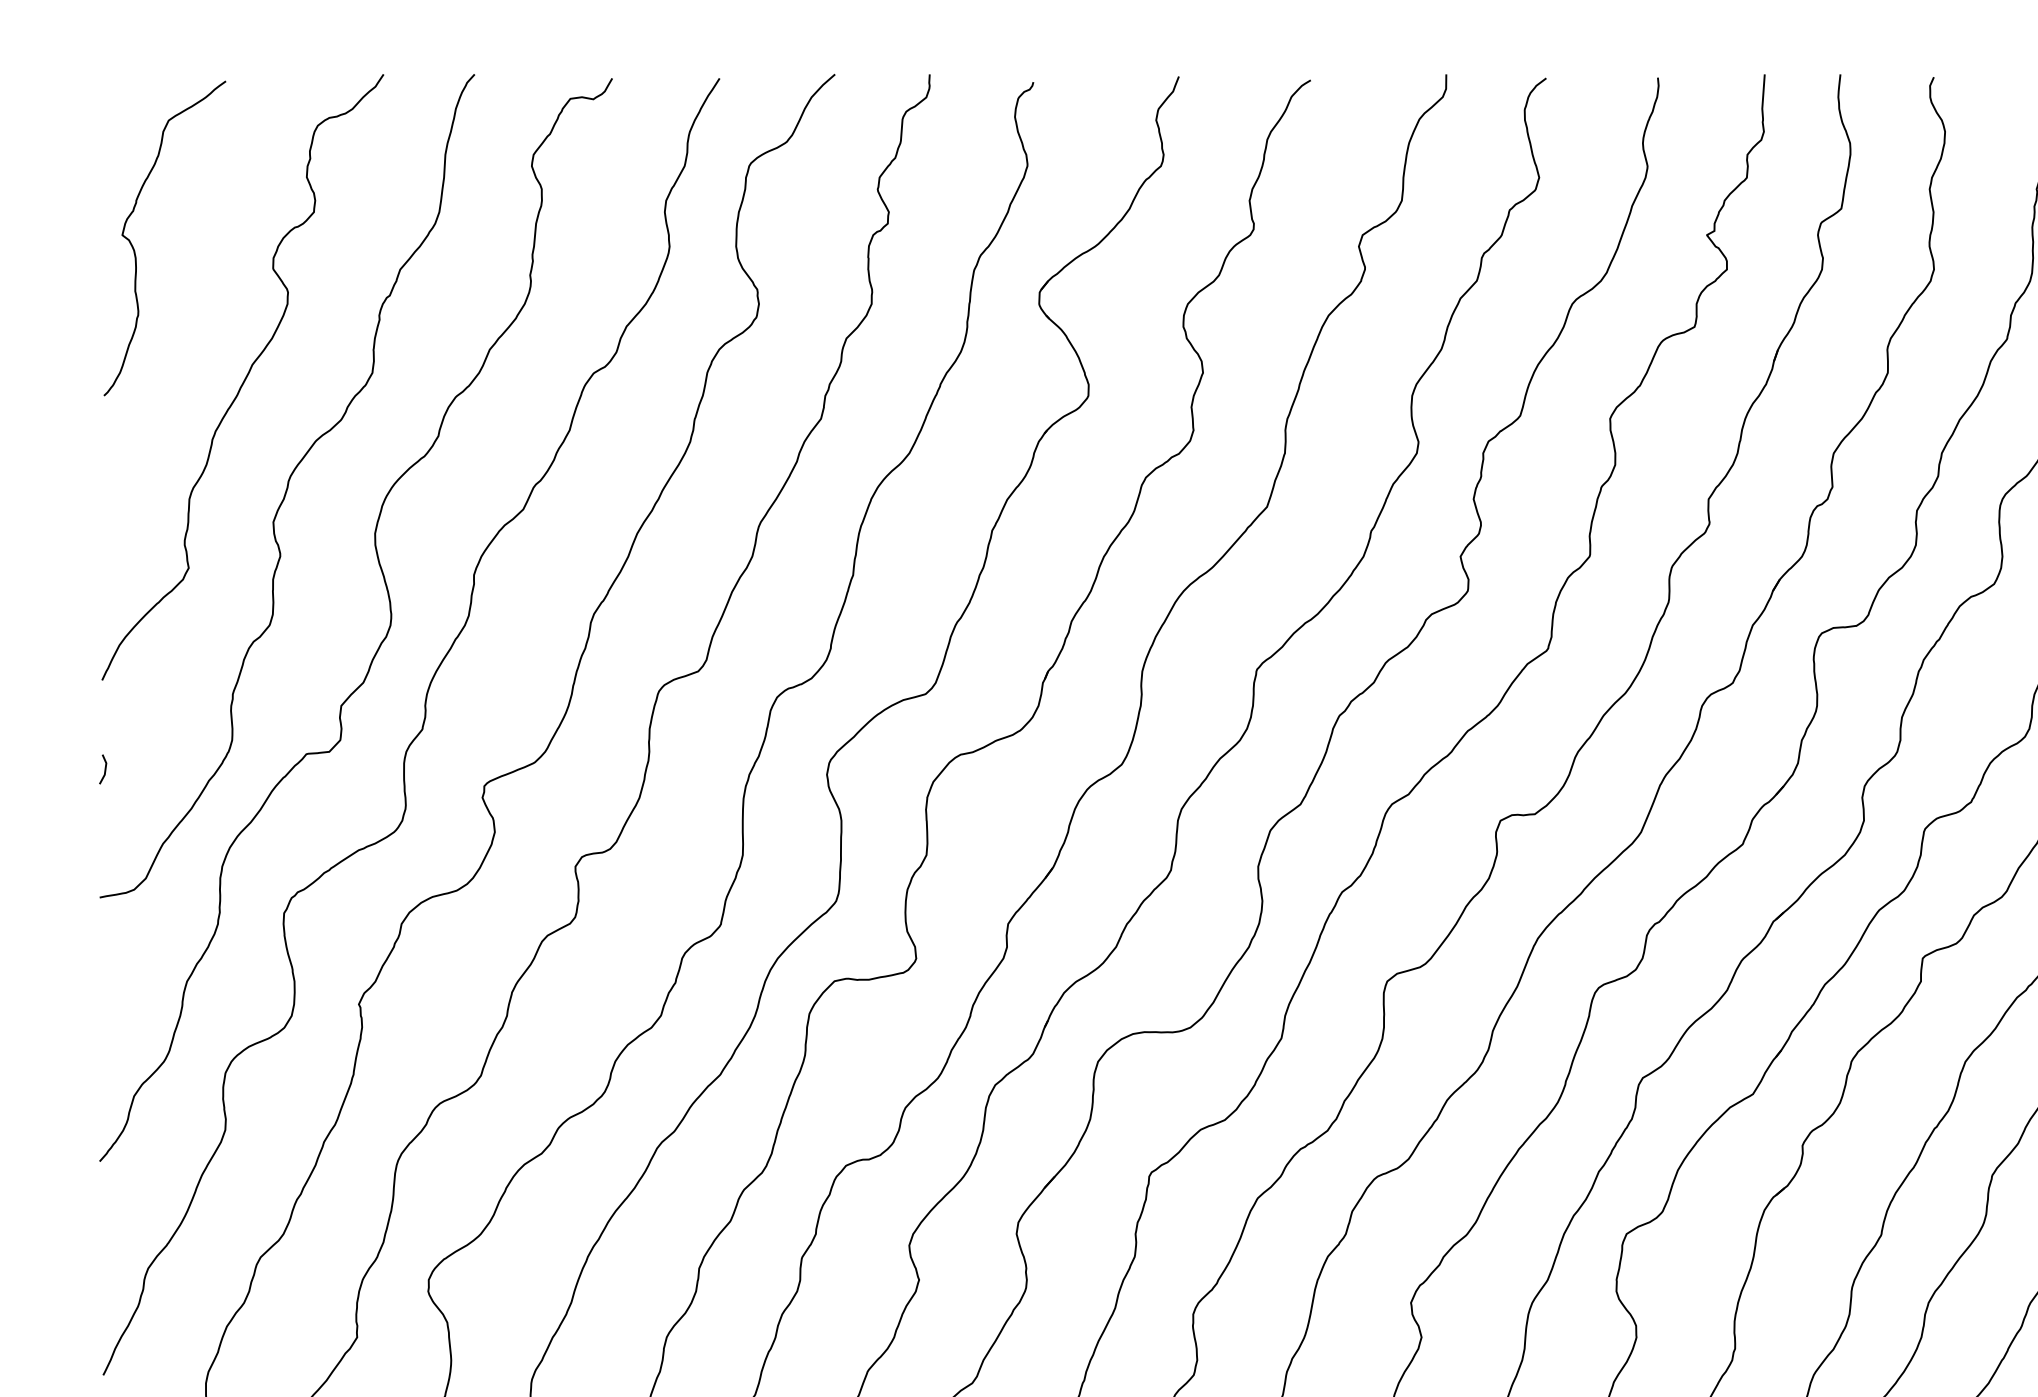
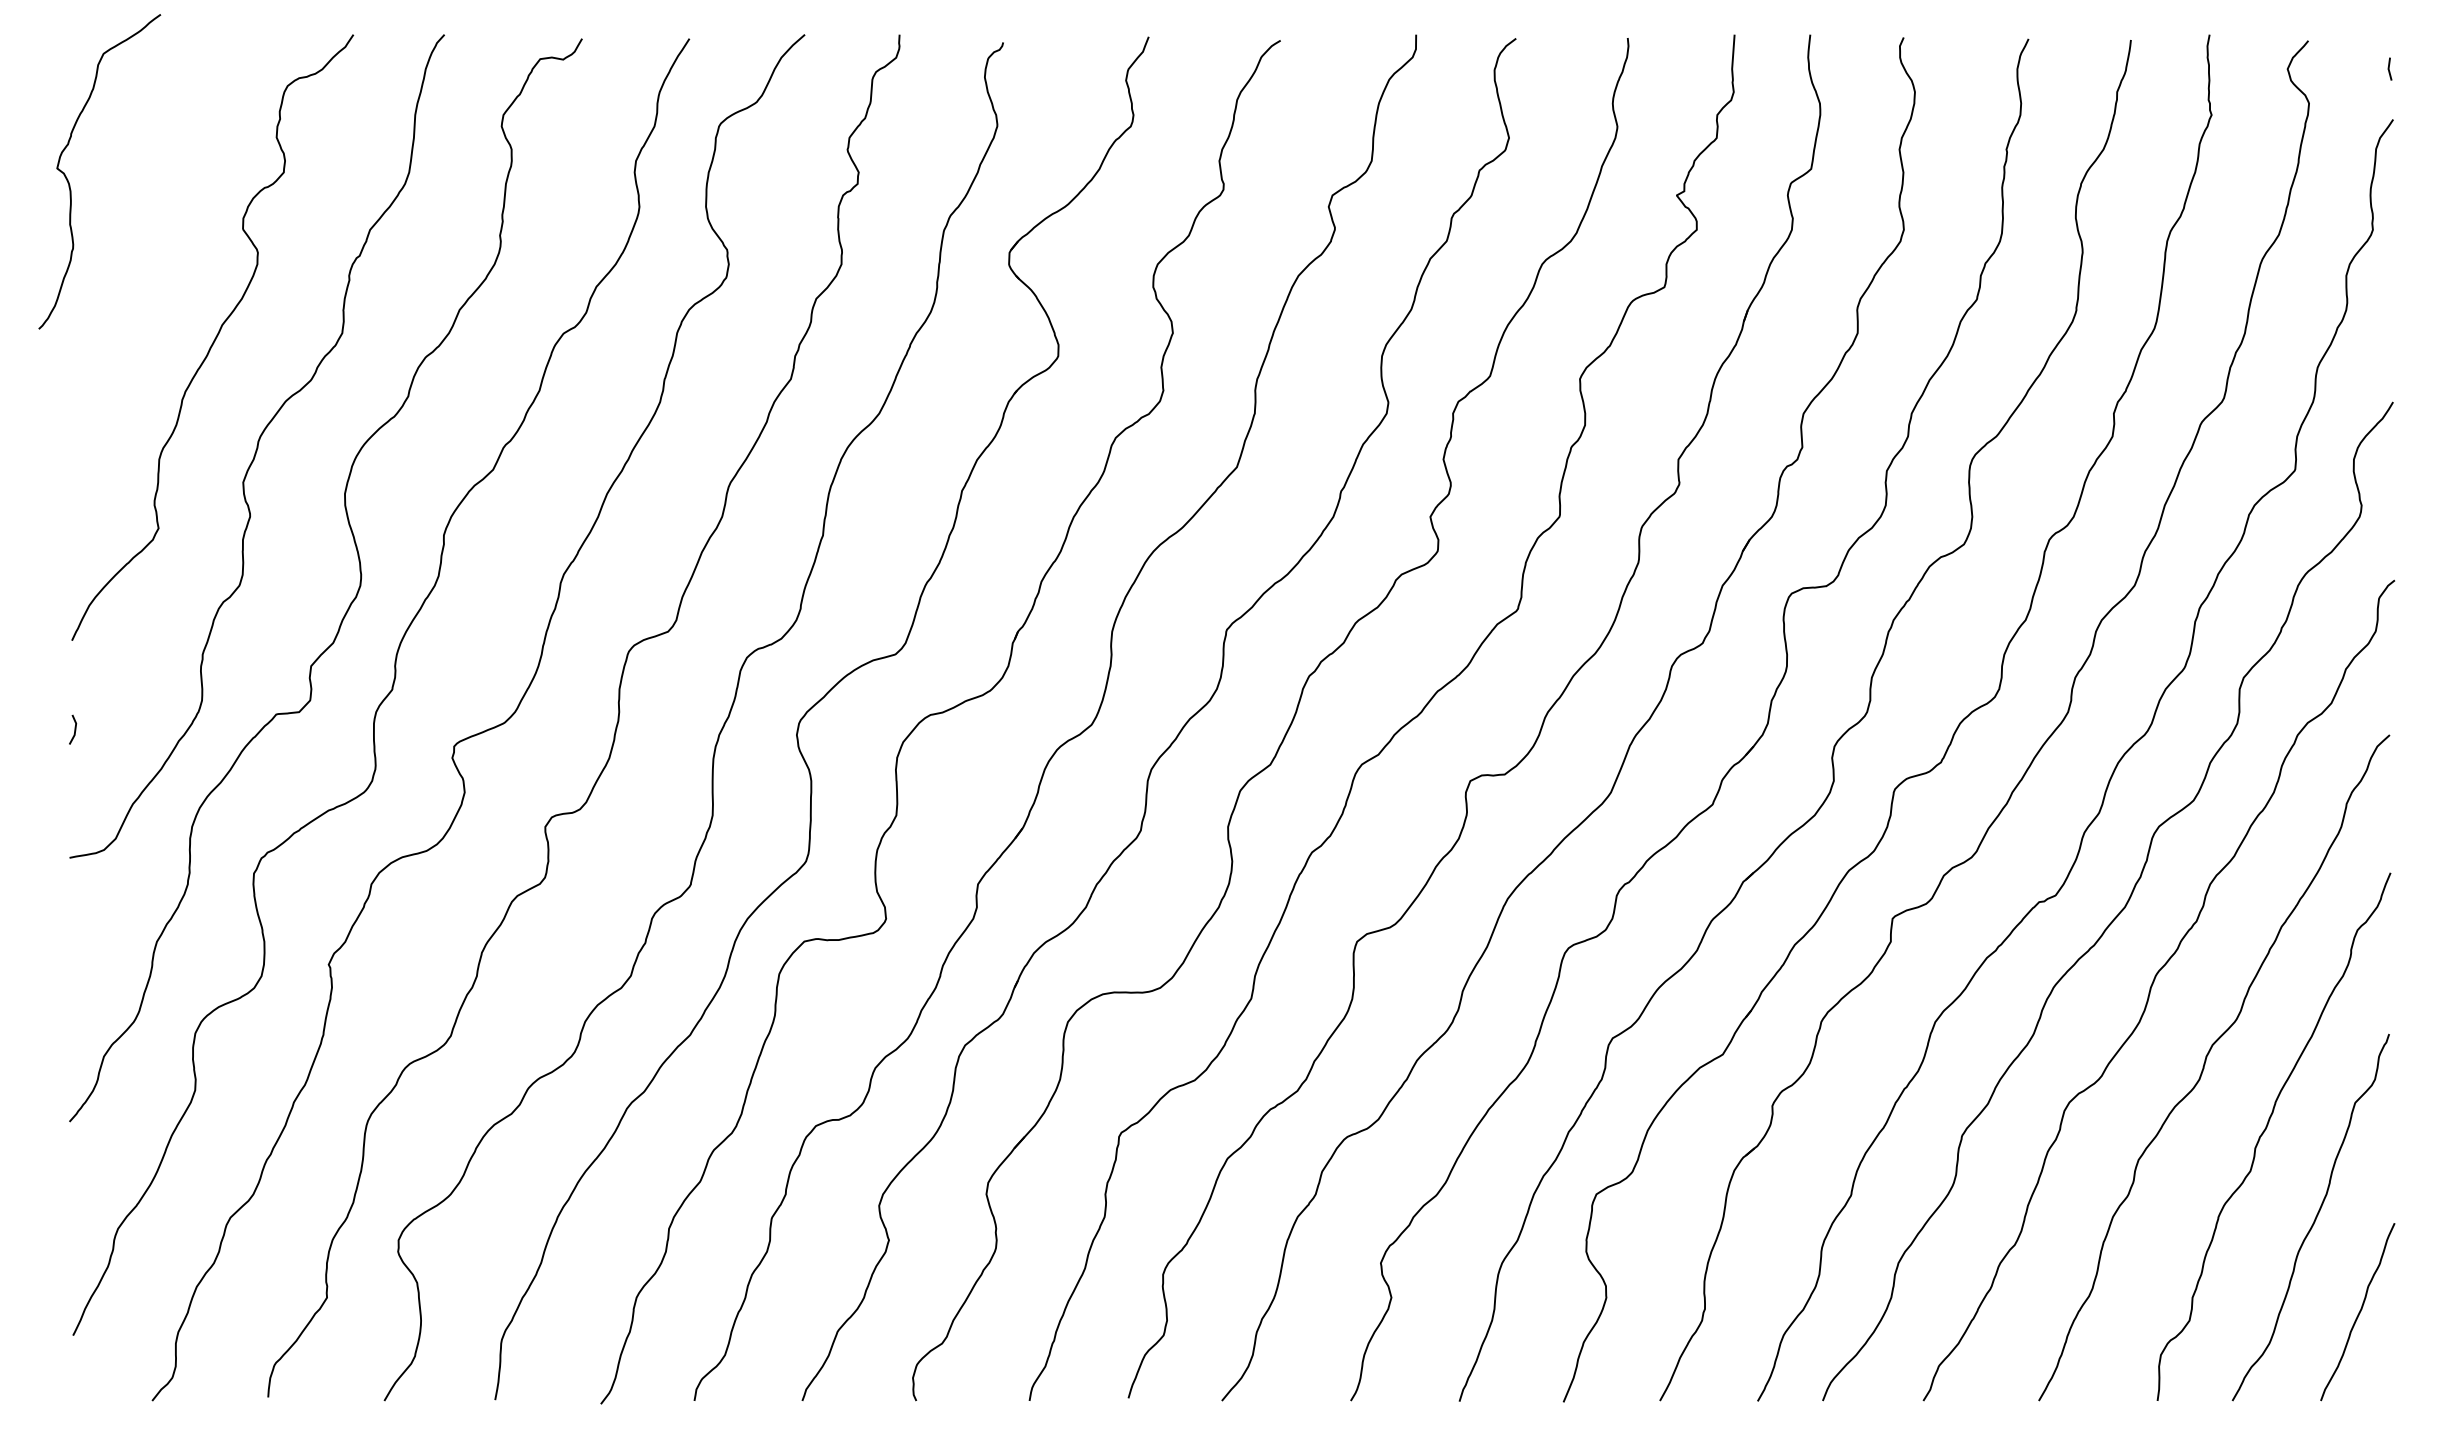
curve: (134, 249) -> (69, 182), moved

